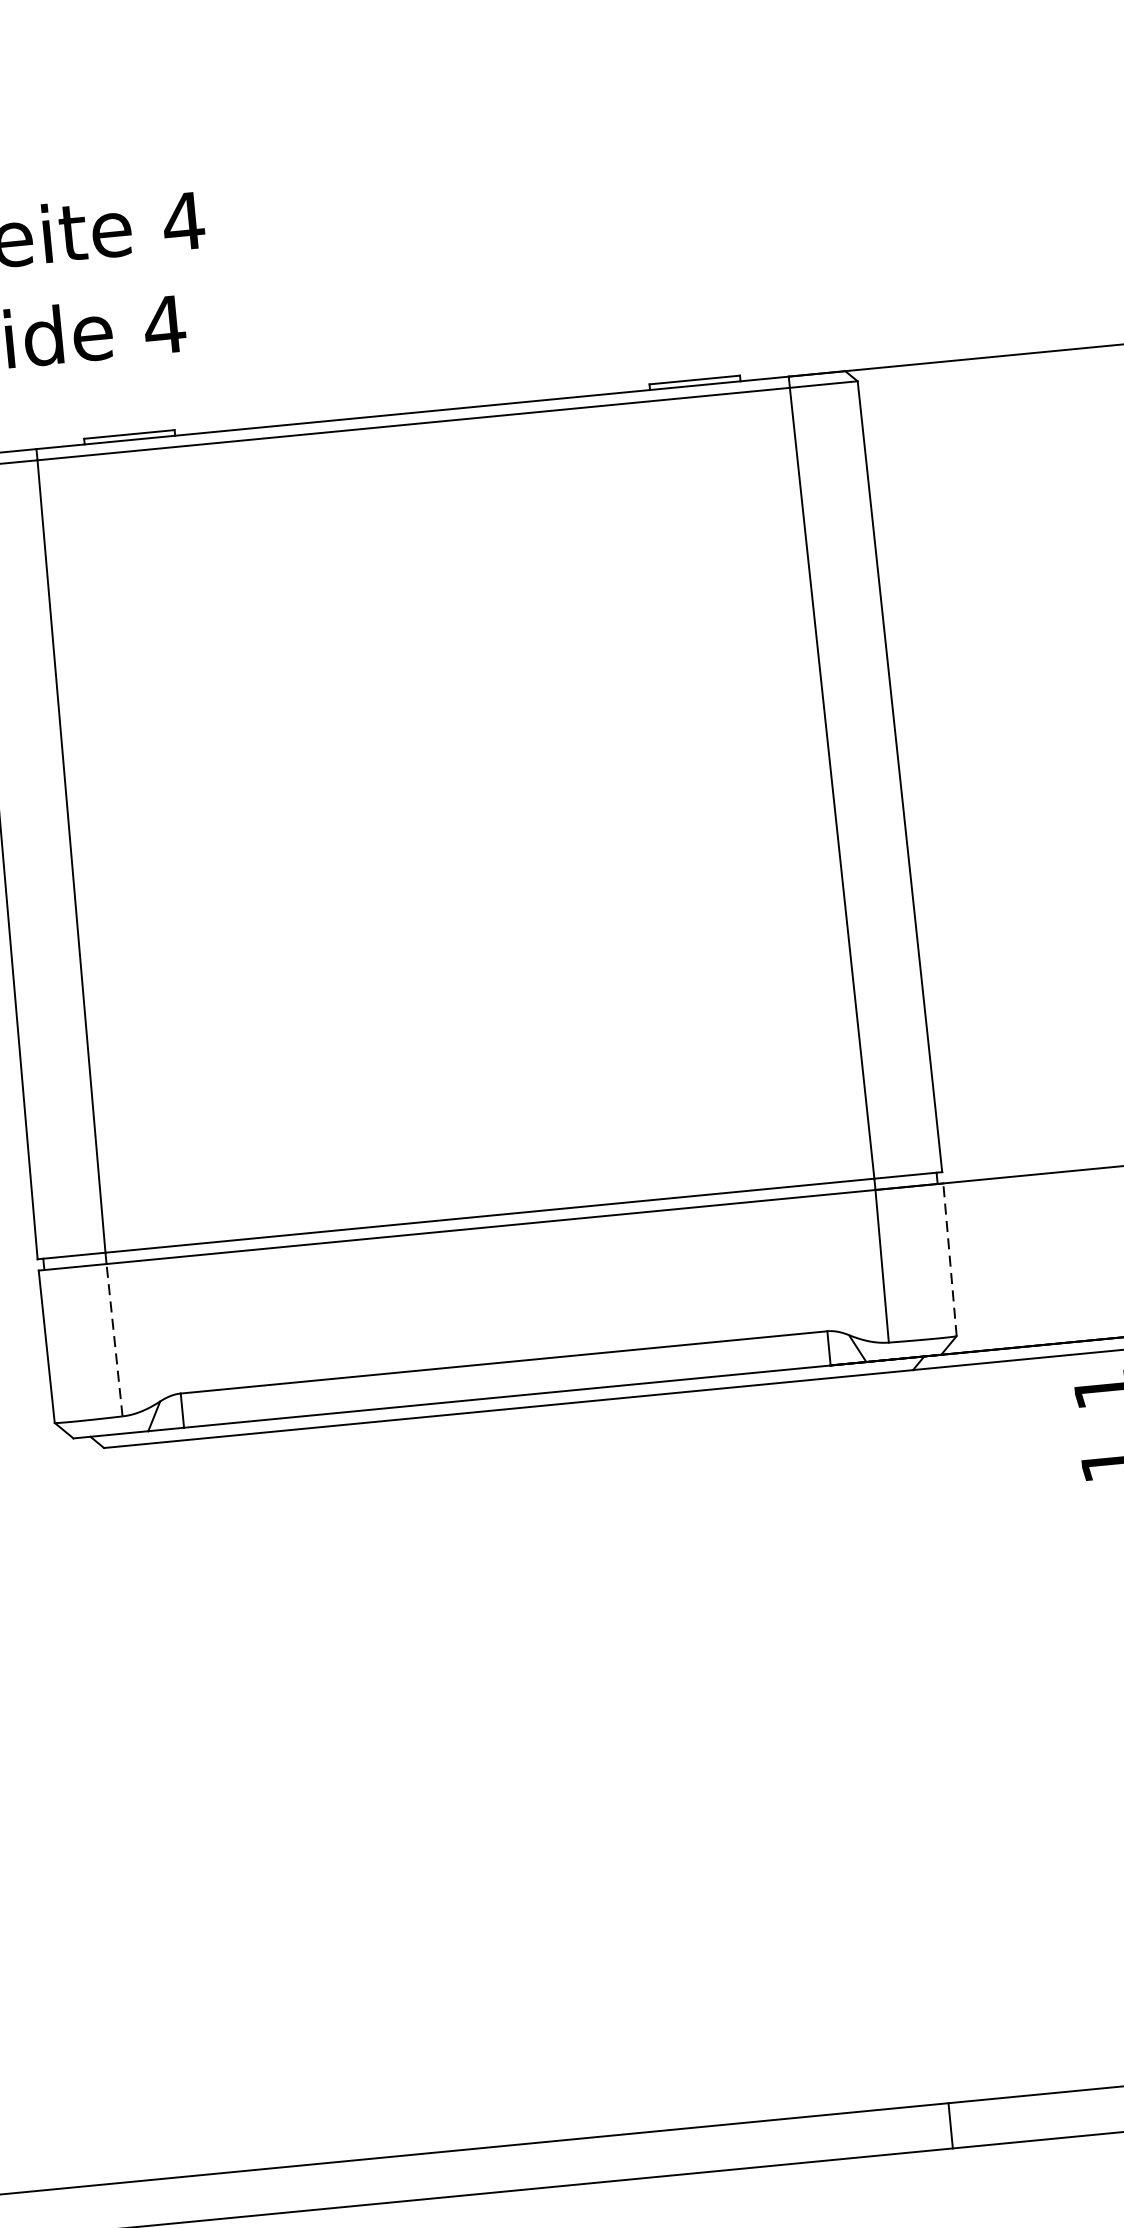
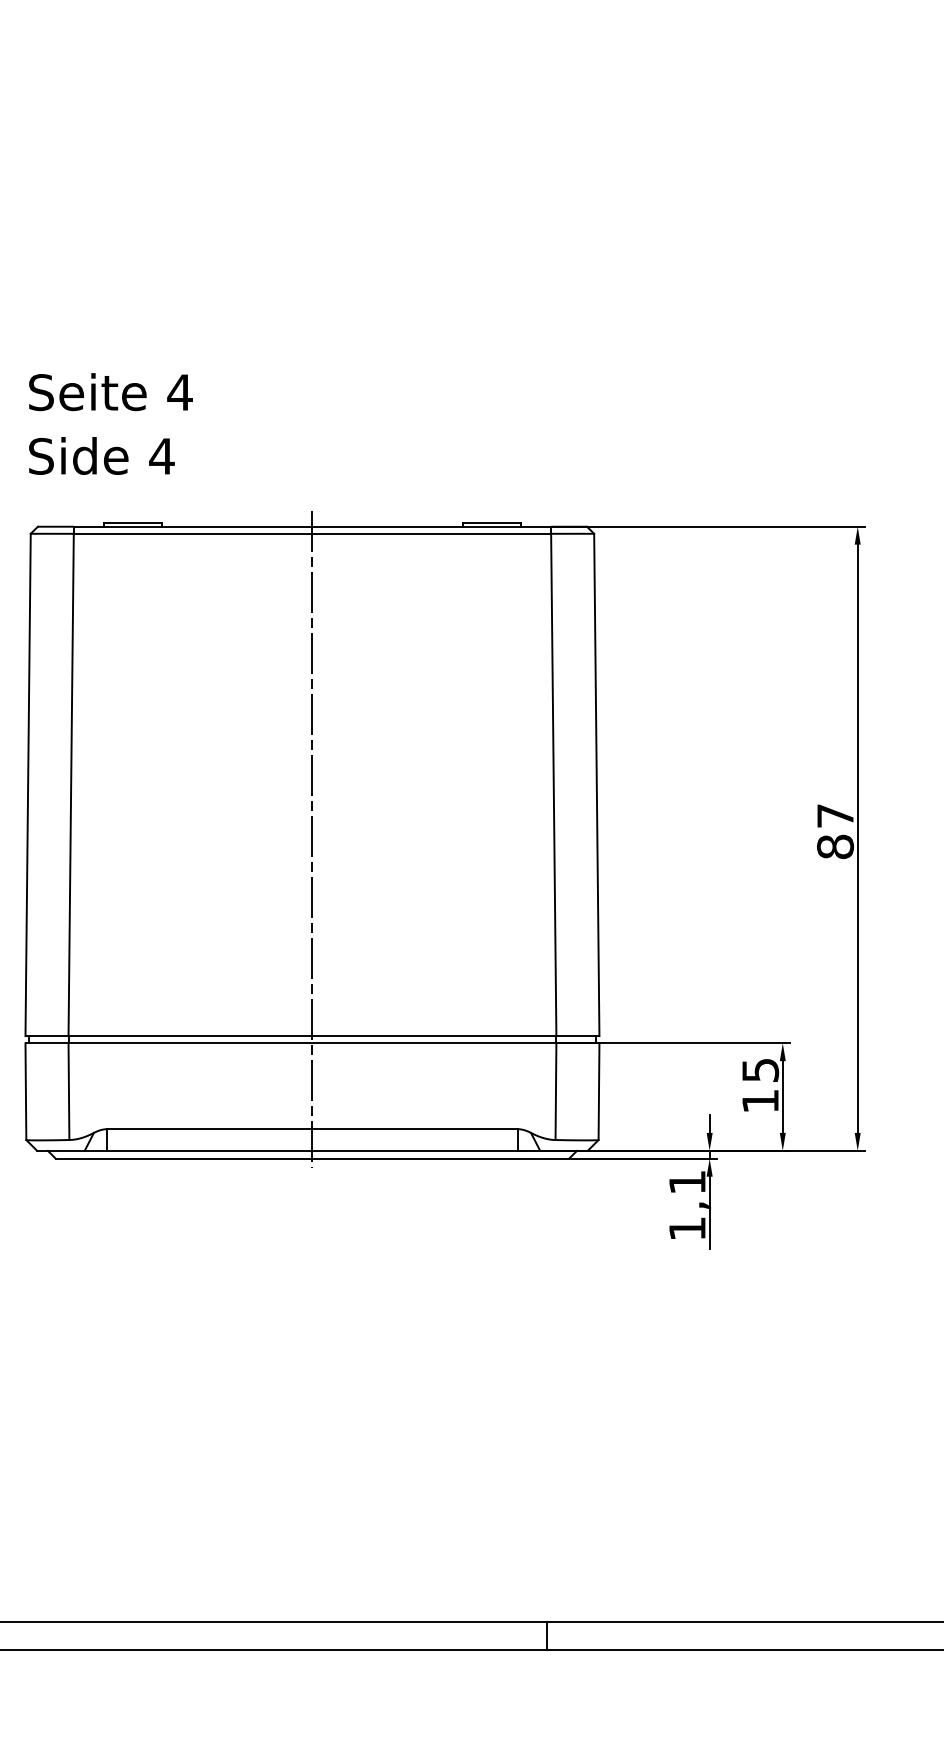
line: (460, 905) -> (312, 839), added
line: (950, 1259) -> (599, 1091), dashed -> solid
line: (113, 1340) -> (68, 1091), dashed -> solid

